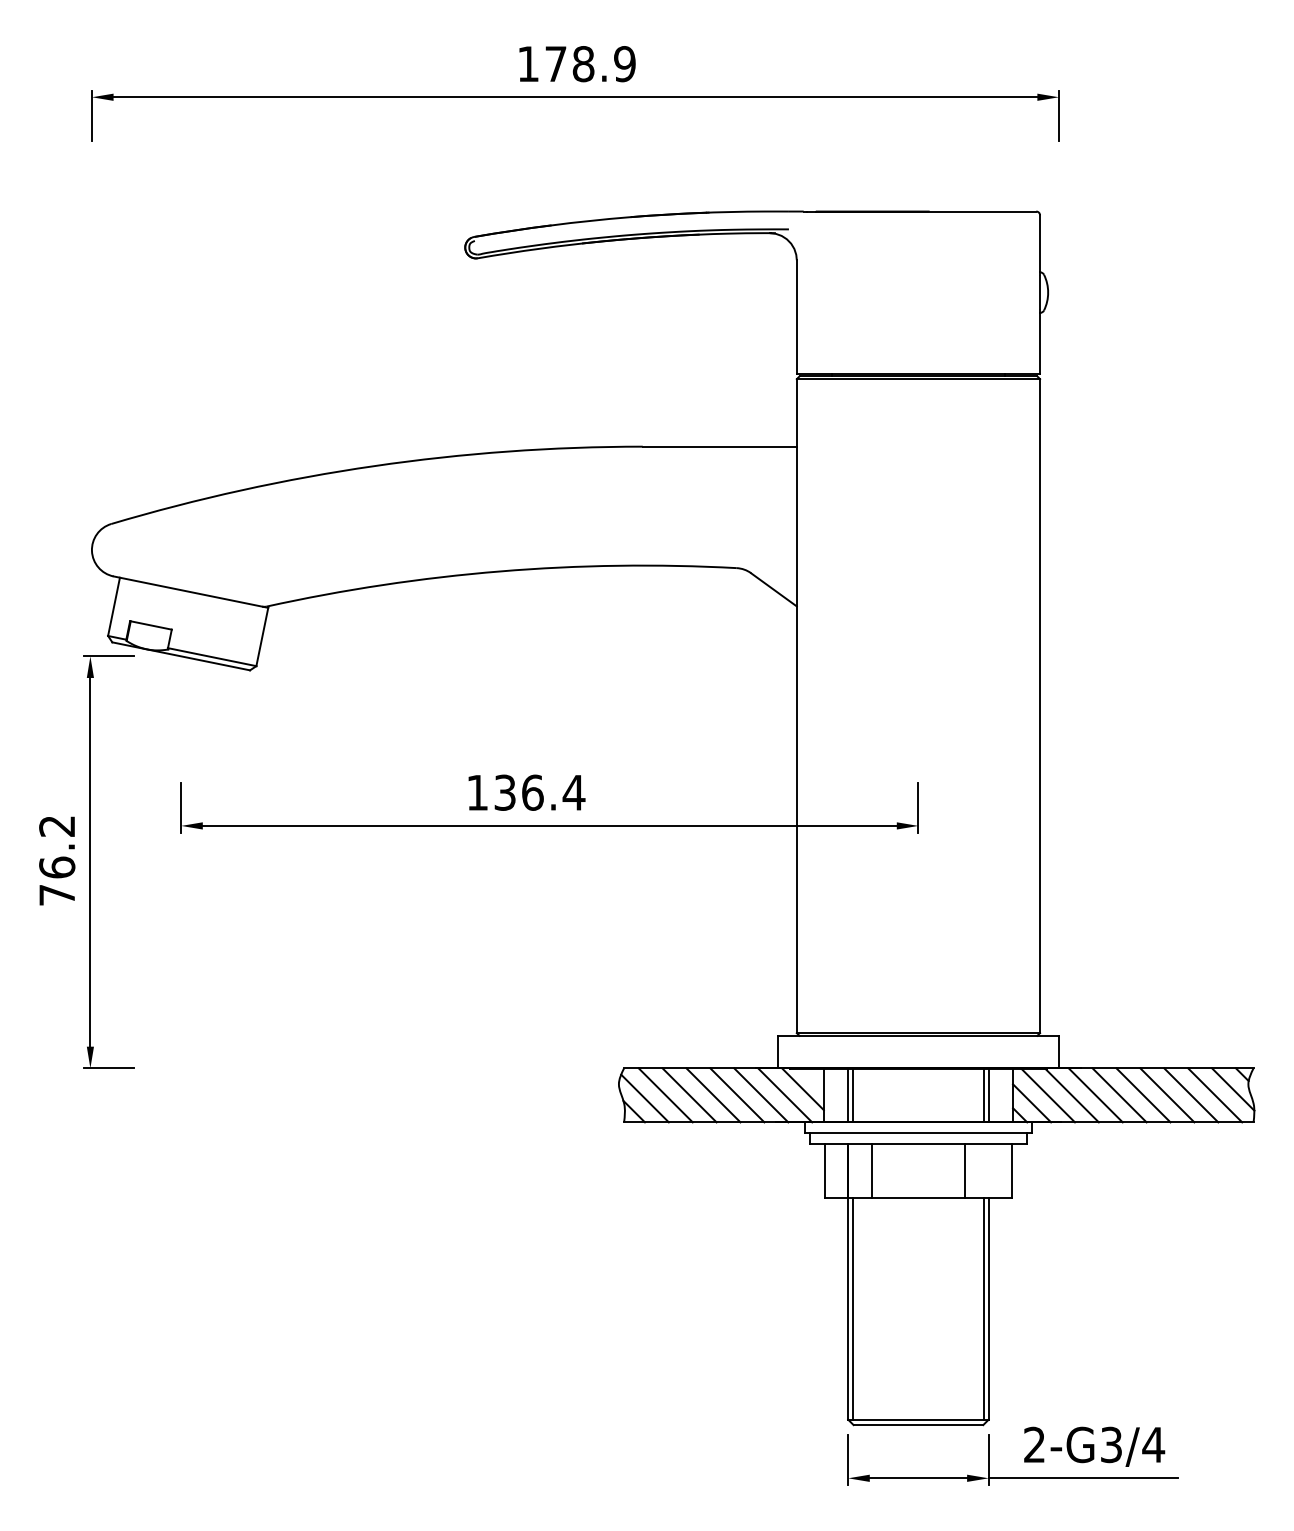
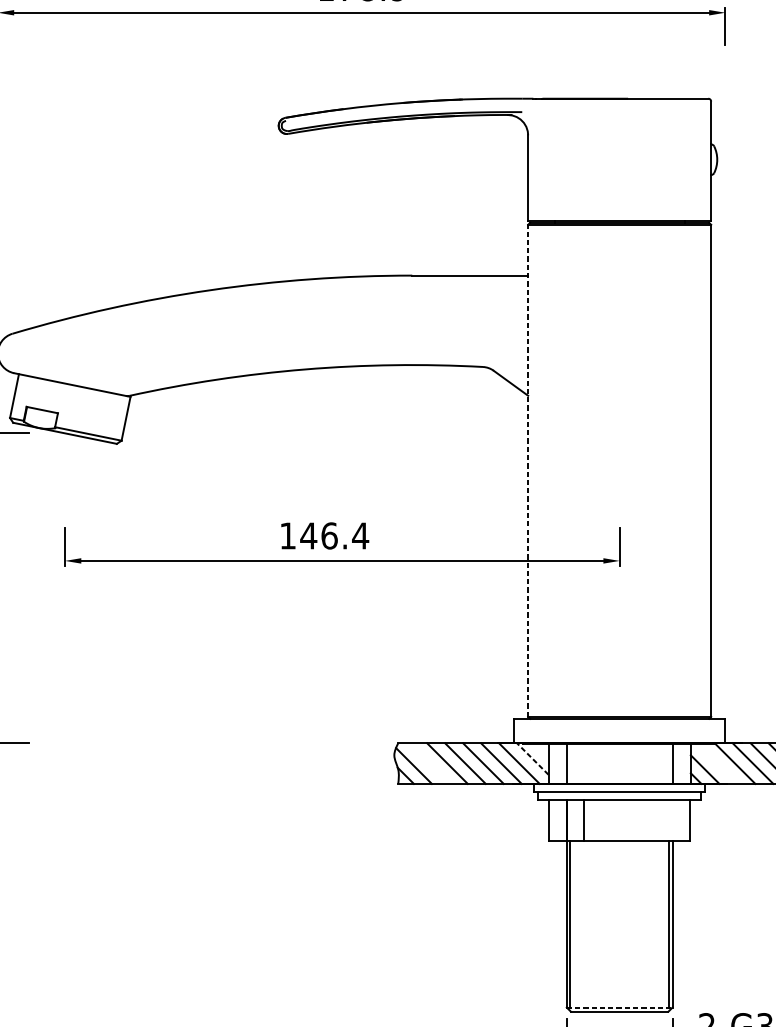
line: (796, 705) -> (527, 470), solid -> dashed
text: (504, 792) -> (308, 535), 136.4 -> 146.4
line: (802, 1089) -> (532, 759), solid -> dashed
line: (665, 1095) -> (429, 763), removed
line: (852, 1095) -> (570, 763), removed
line: (984, 1095) -> (669, 763), removed
line: (1047, 1095) -> (716, 763), removed
line: (965, 1170) -> (655, 820), removed
line: (918, 1419) -> (619, 1007), solid -> dashed

